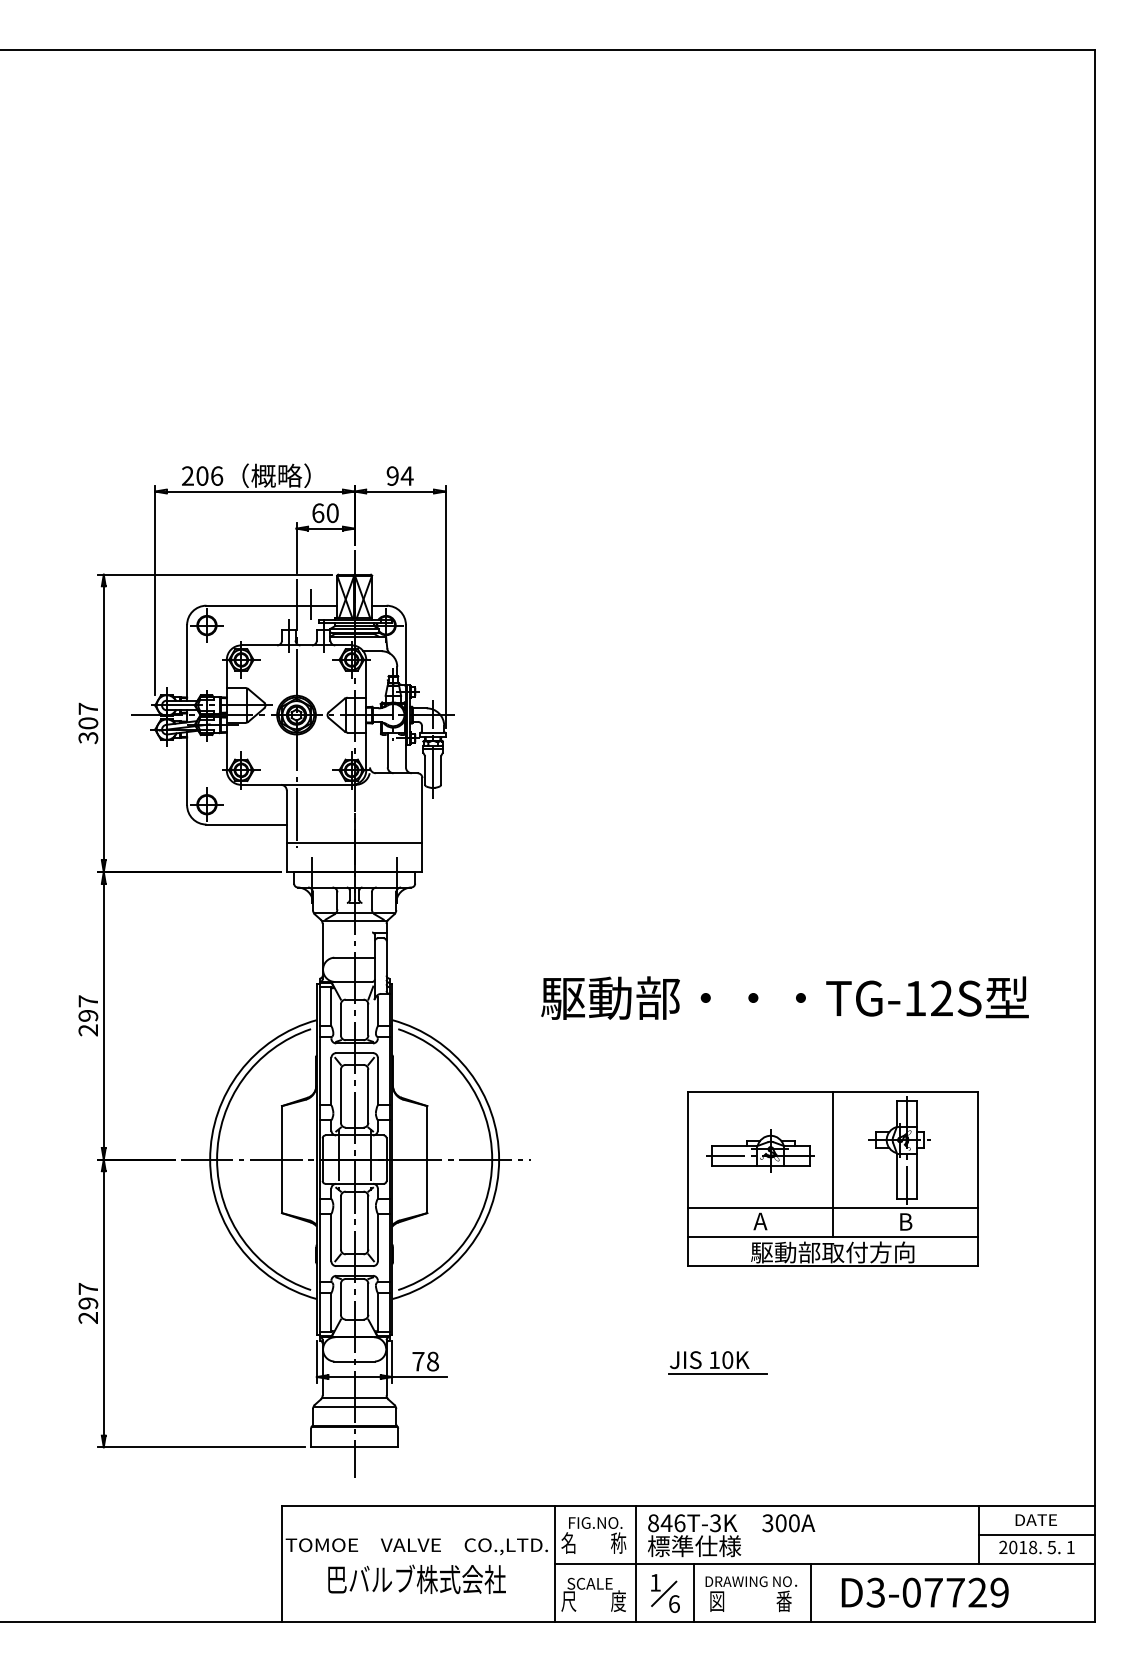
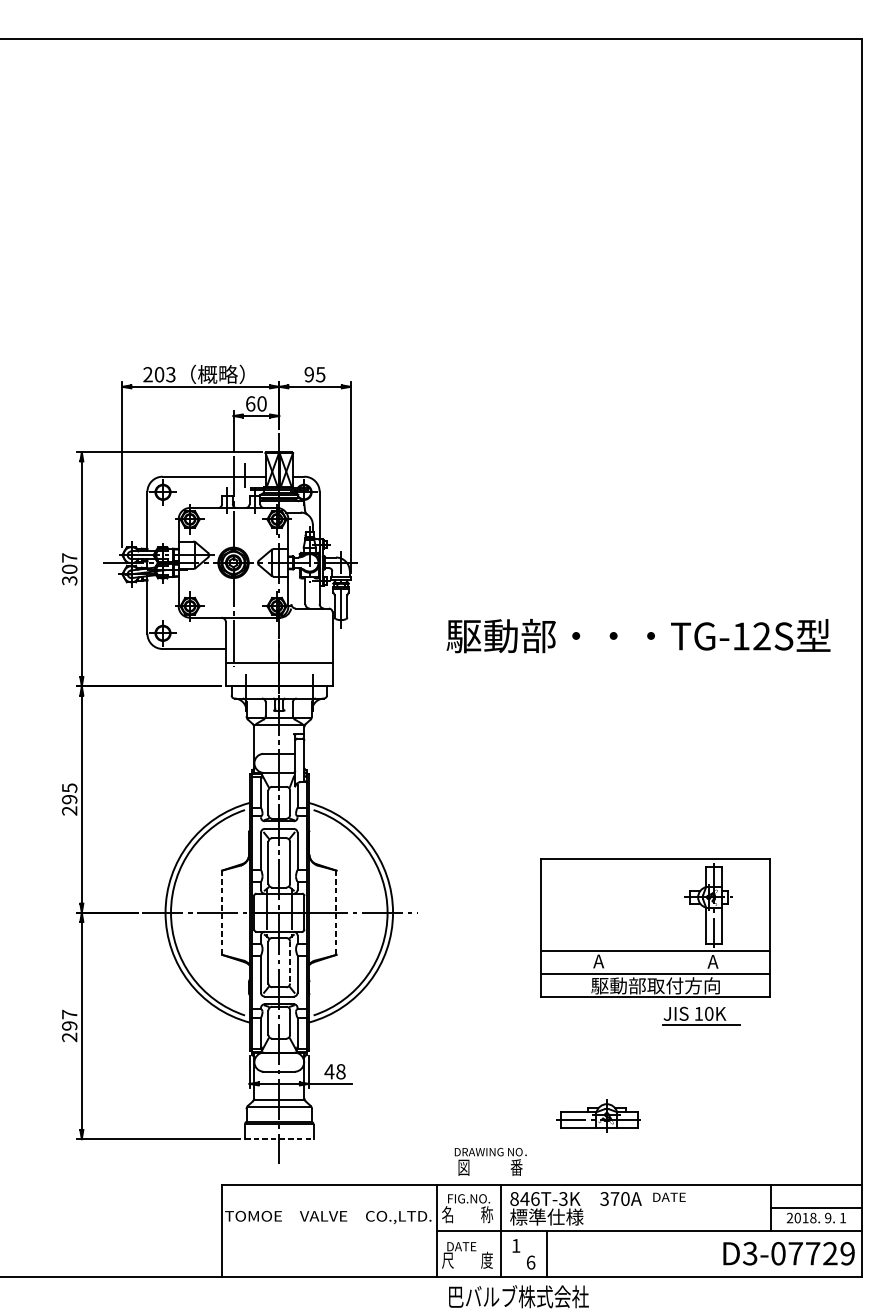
text: (216, 475) -> (170, 374), 206 -> 203
text: (406, 475) -> (320, 374), 94 -> 95
text: (784, 997) -> (638, 635), moved
text: (88, 1001) -> (69, 788), 297 -> 295
part: (760, 1150) -> (598, 1115), moved
line: (282, 1159) -> (222, 912), solid -> dashed
line: (427, 1159) -> (336, 912), solid -> dashed
line: (832, 1164) -> (655, 916), removed
text: (905, 1221) -> (712, 961), B -> A
line: (368, 1222) -> (290, 962), solid -> dashed
text: (417, 1361) -> (328, 1071), 78 -> 48
part: (717, 1362) -> (701, 1015), moved
line: (354, 1447) -> (279, 1139), solid -> dashed
text: (1035, 1519) -> (668, 1196), moved
text: (780, 1523) -> (614, 1199), 300A -> 370A
text: (1051, 1547) -> (827, 1218), 5. -> 9.
text: (416, 1578) -> (518, 1296), moved
text: (589, 1583) -> (464, 1246), SCALE -> DATE
line: (810, 1592) -> (638, 1253), removed
text: (924, 1592) -> (788, 1253), moved
line: (664, 1593) -> (523, 1254), removed
text: (751, 1594) -> (490, 1162), moved

